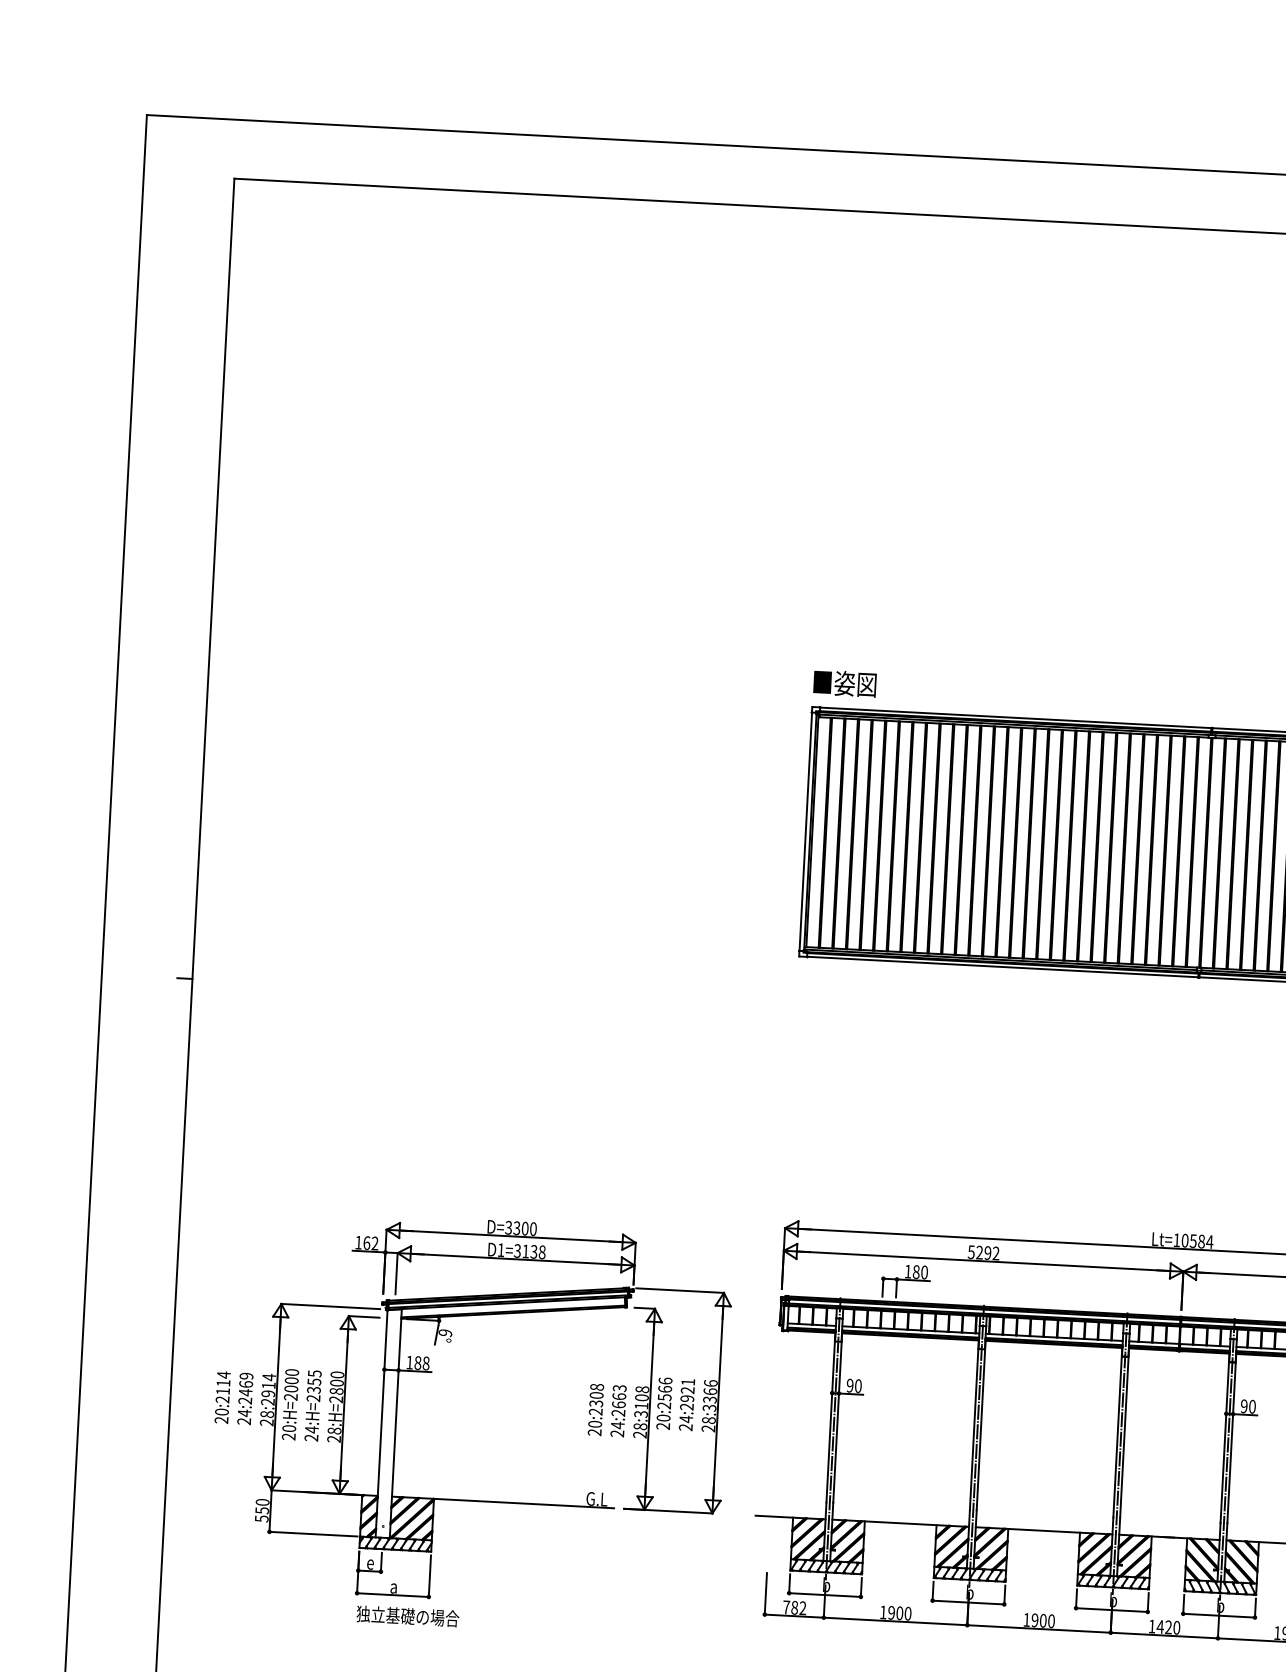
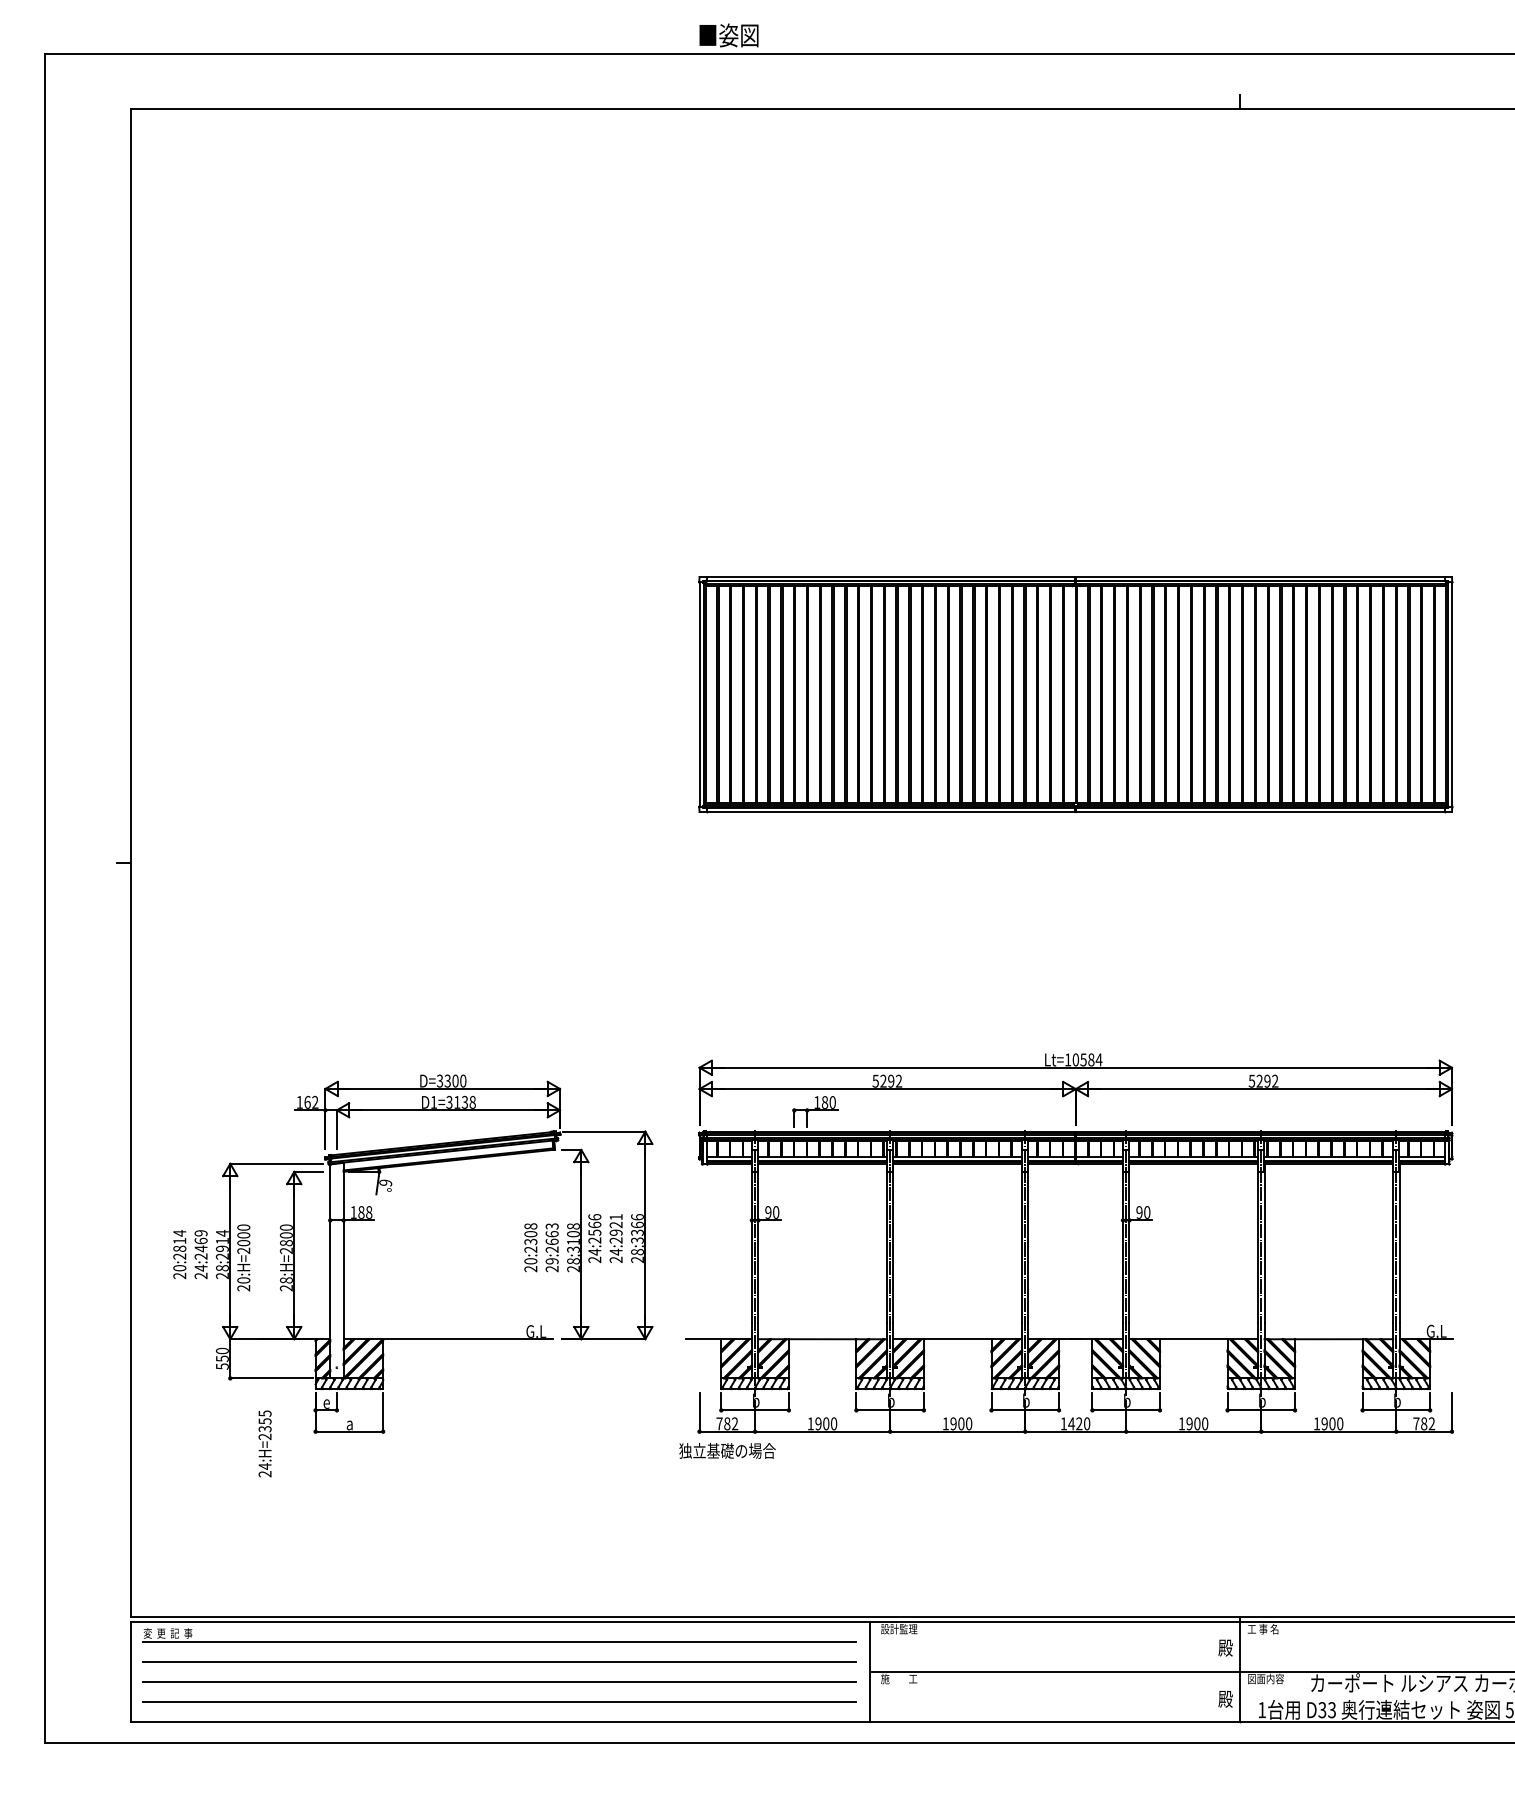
text: (844, 683) -> (728, 35), moved
text: (222, 1391) -> (179, 1248), 20:2114 -> 20:2814
text: (312, 1405) -> (264, 1443), moved
text: (663, 1417) -> (594, 1251), 20:2566 -> 24:2566
text: (617, 1424) -> (551, 1260), 24:2663 -> 29:2663
text: (407, 1615) -> (727, 1450), moved

